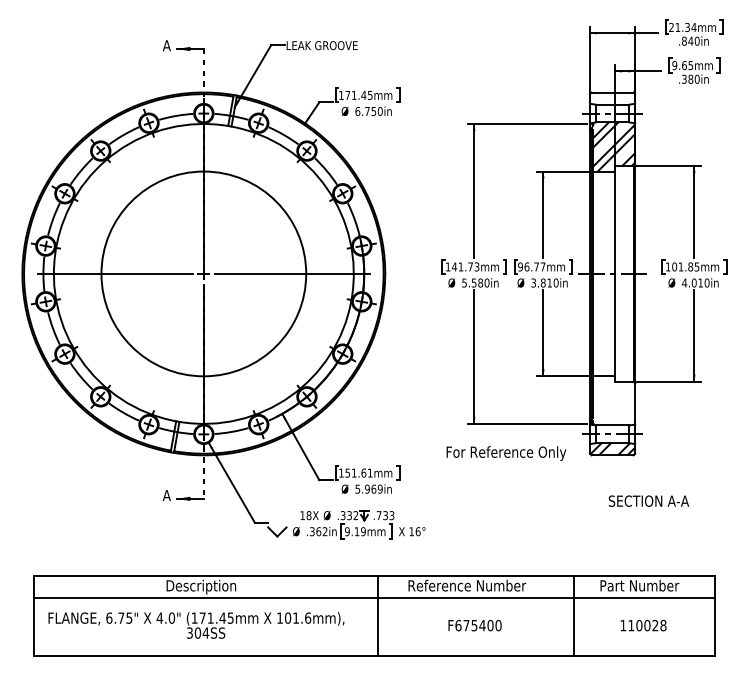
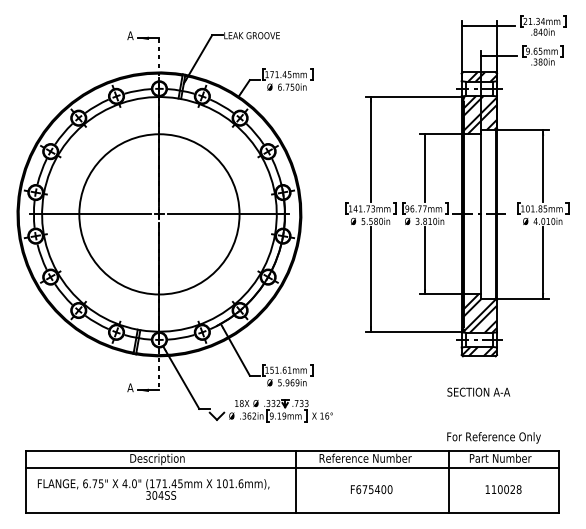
hatch: (616, 98) -> (482, 77), added
hatch: (613, 400) -> (480, 313), added
text: (506, 453) -> (494, 437), moved
text: (648, 500) -> (478, 391), moved

